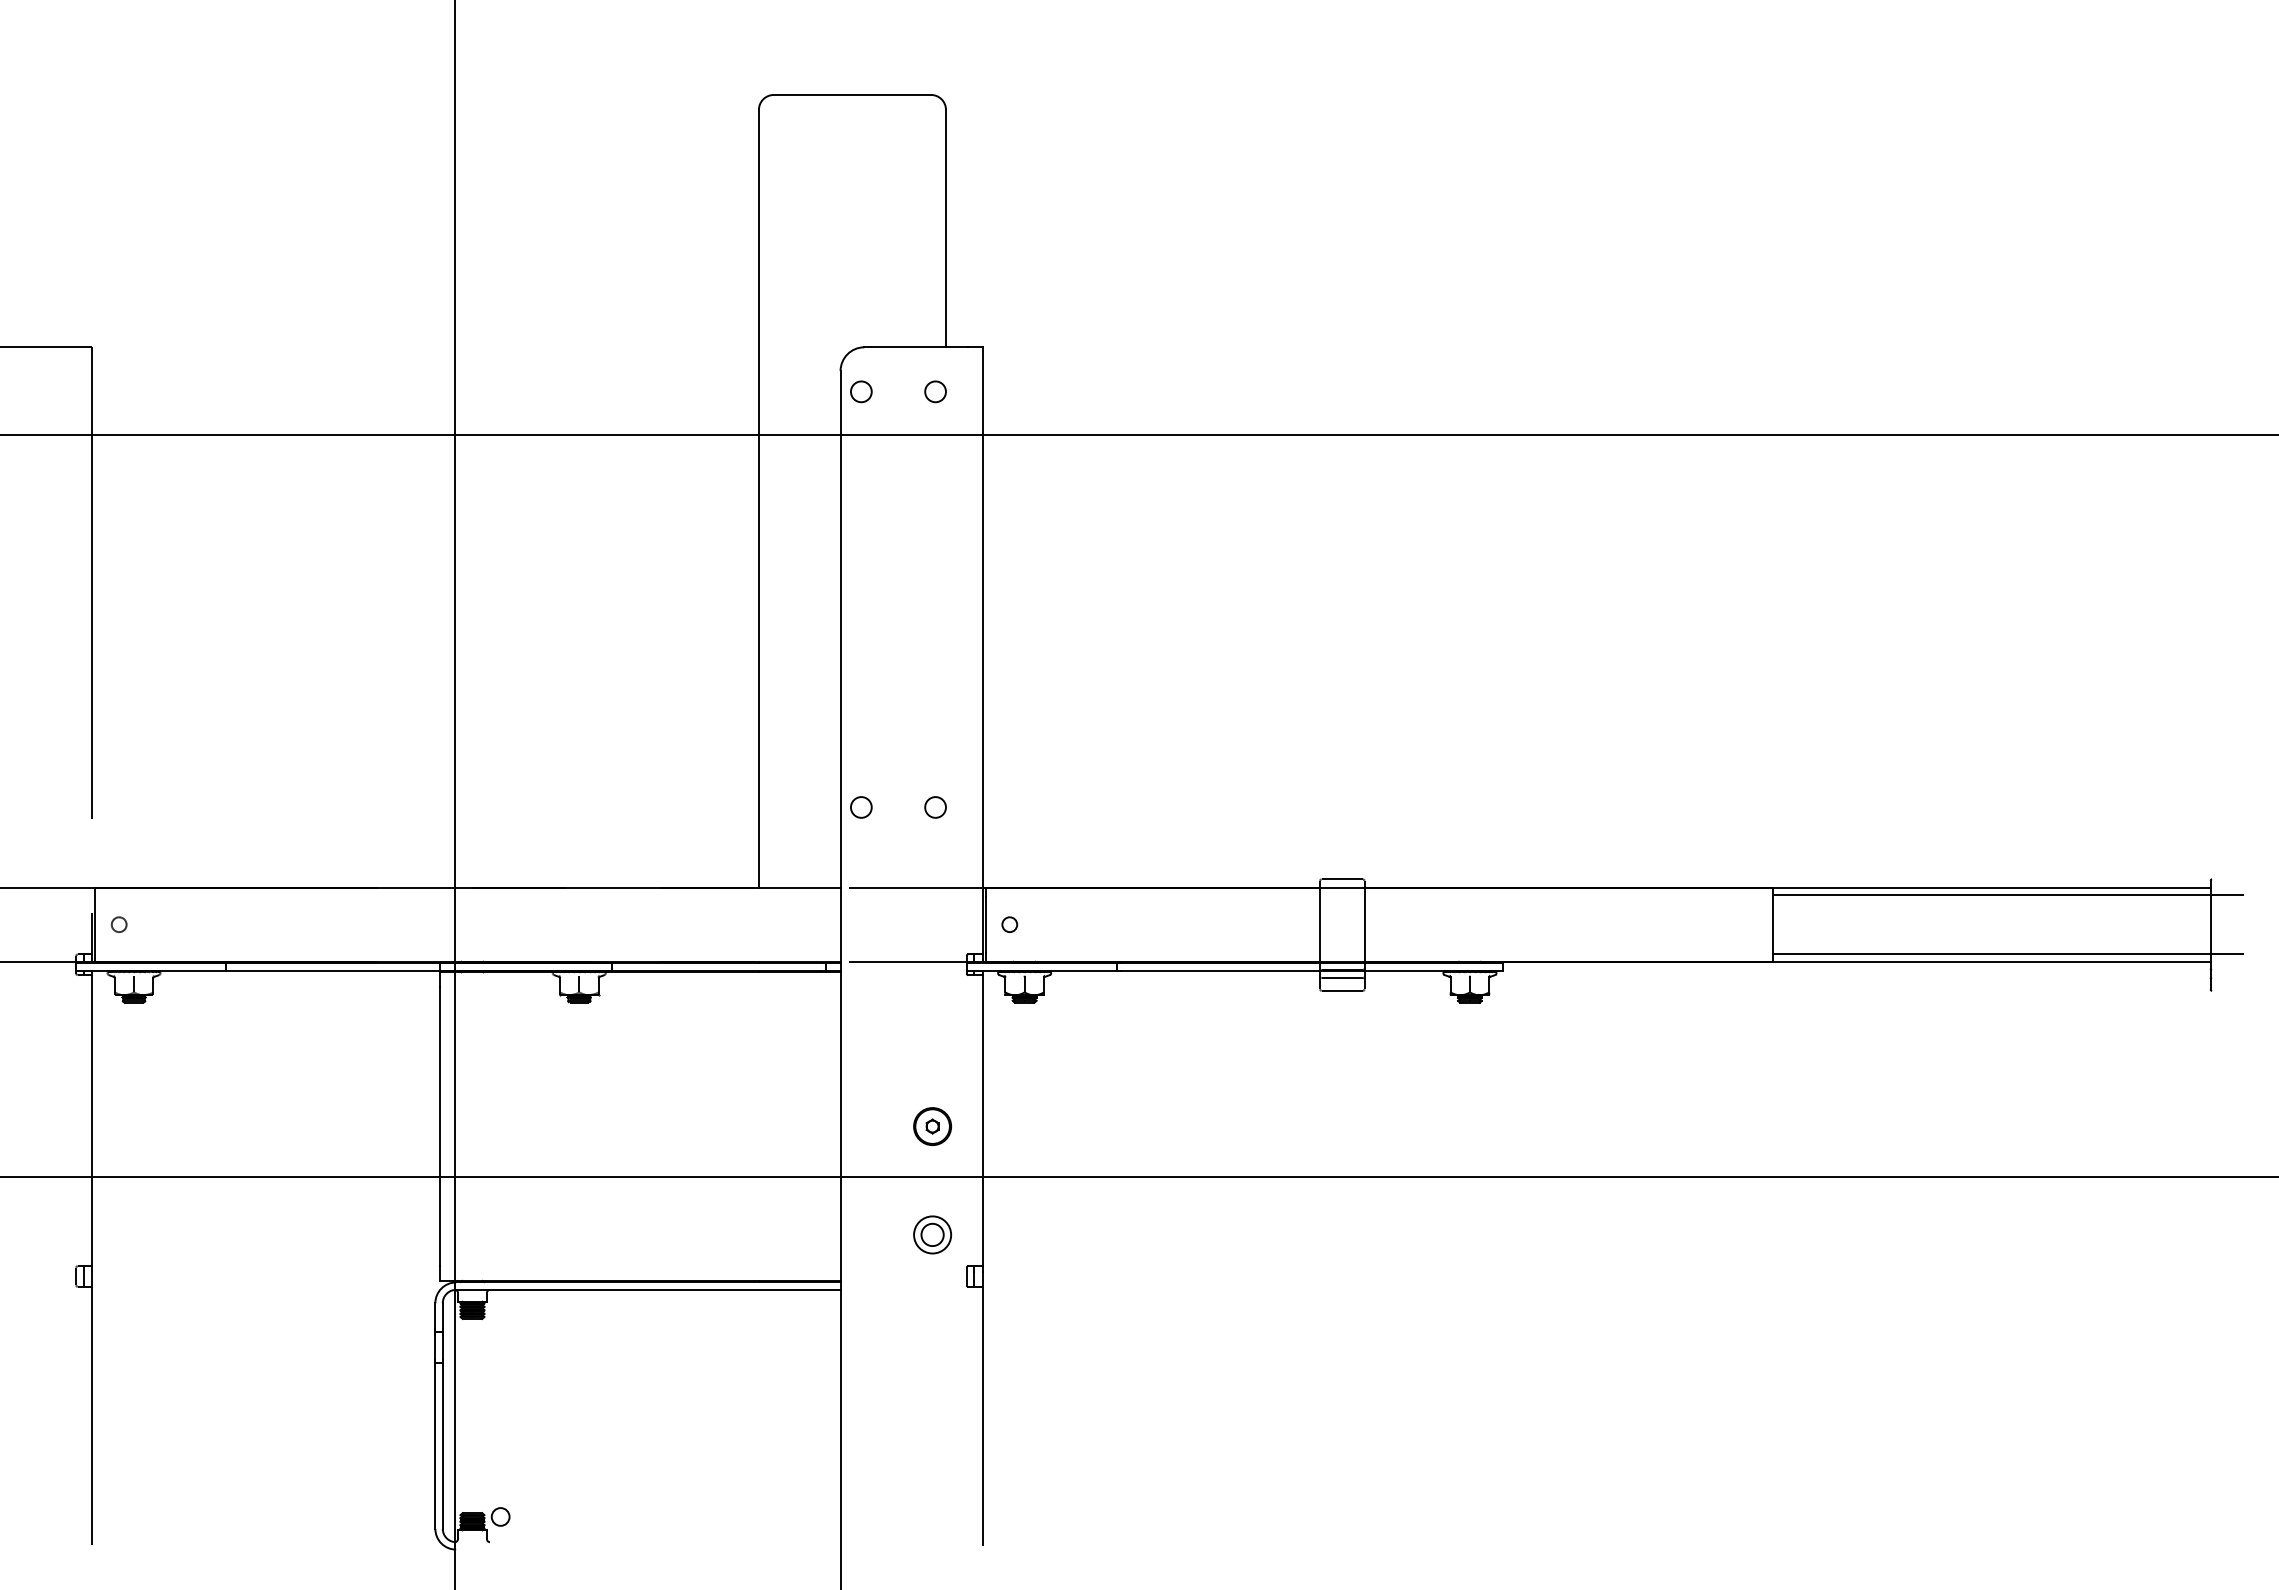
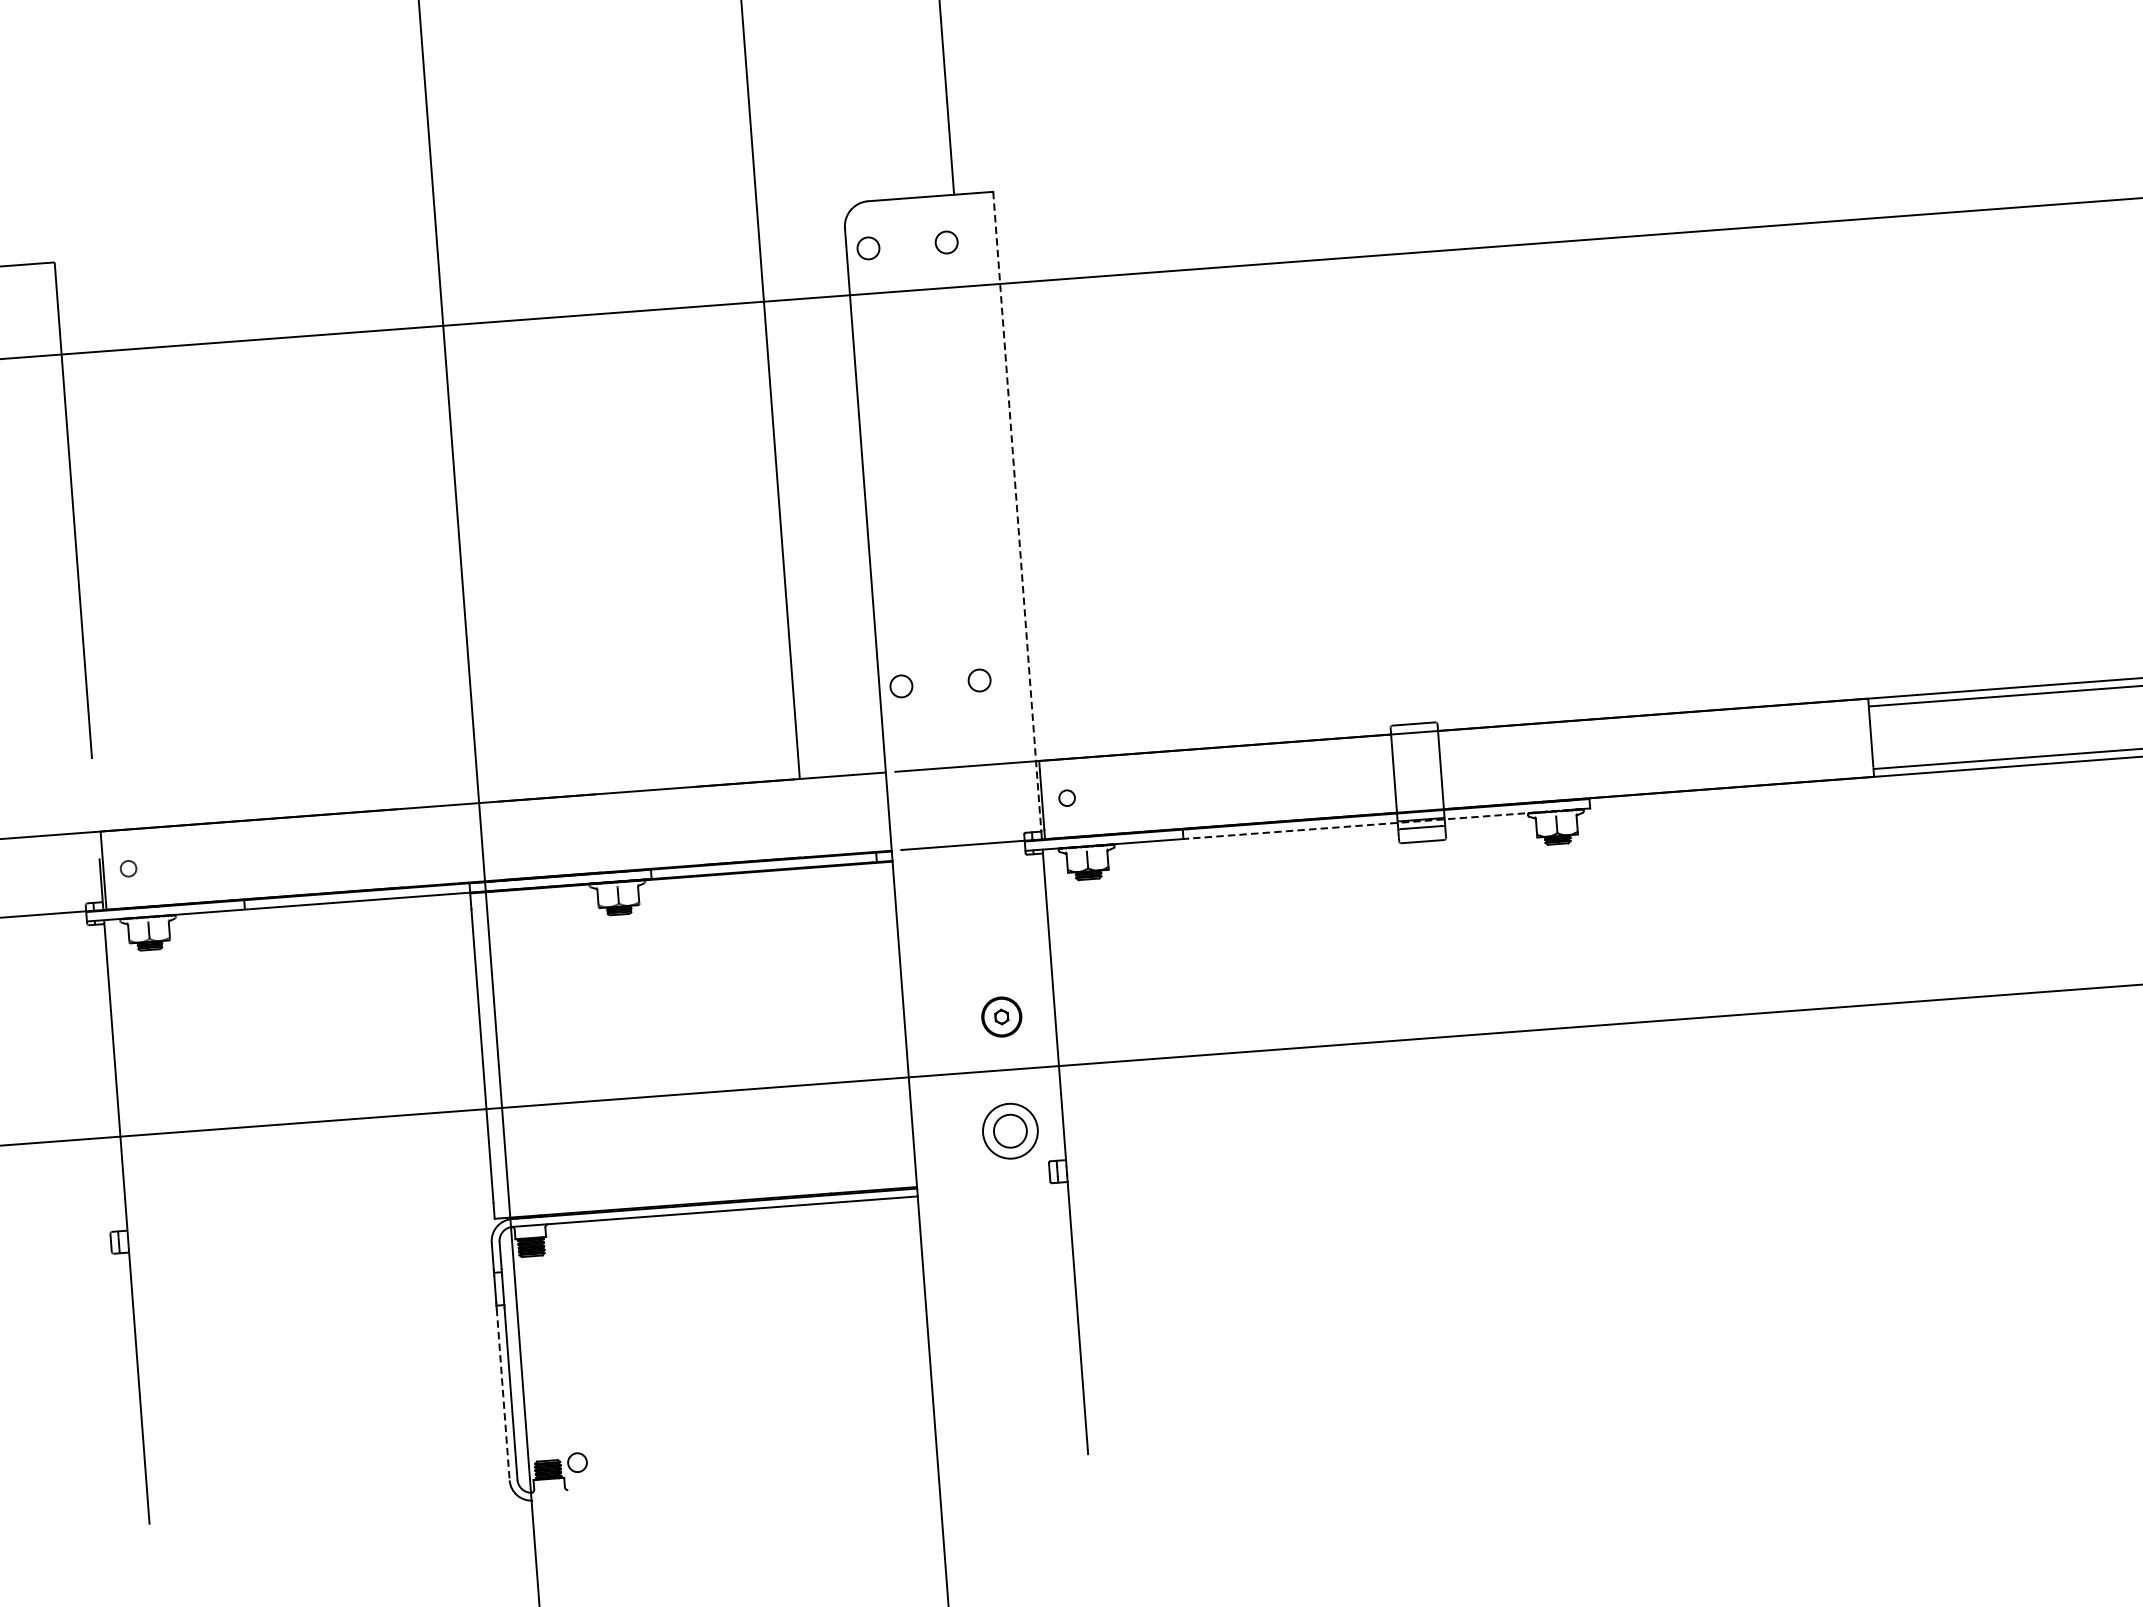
line: (983, 650) -> (1017, 511), solid -> dashed
line: (1302, 971) -> (1379, 824), solid -> dashed
part: (932, 1234) -> (1010, 1130), size x1.4
line: (435, 1447) -> (503, 1394), solid -> dashed

